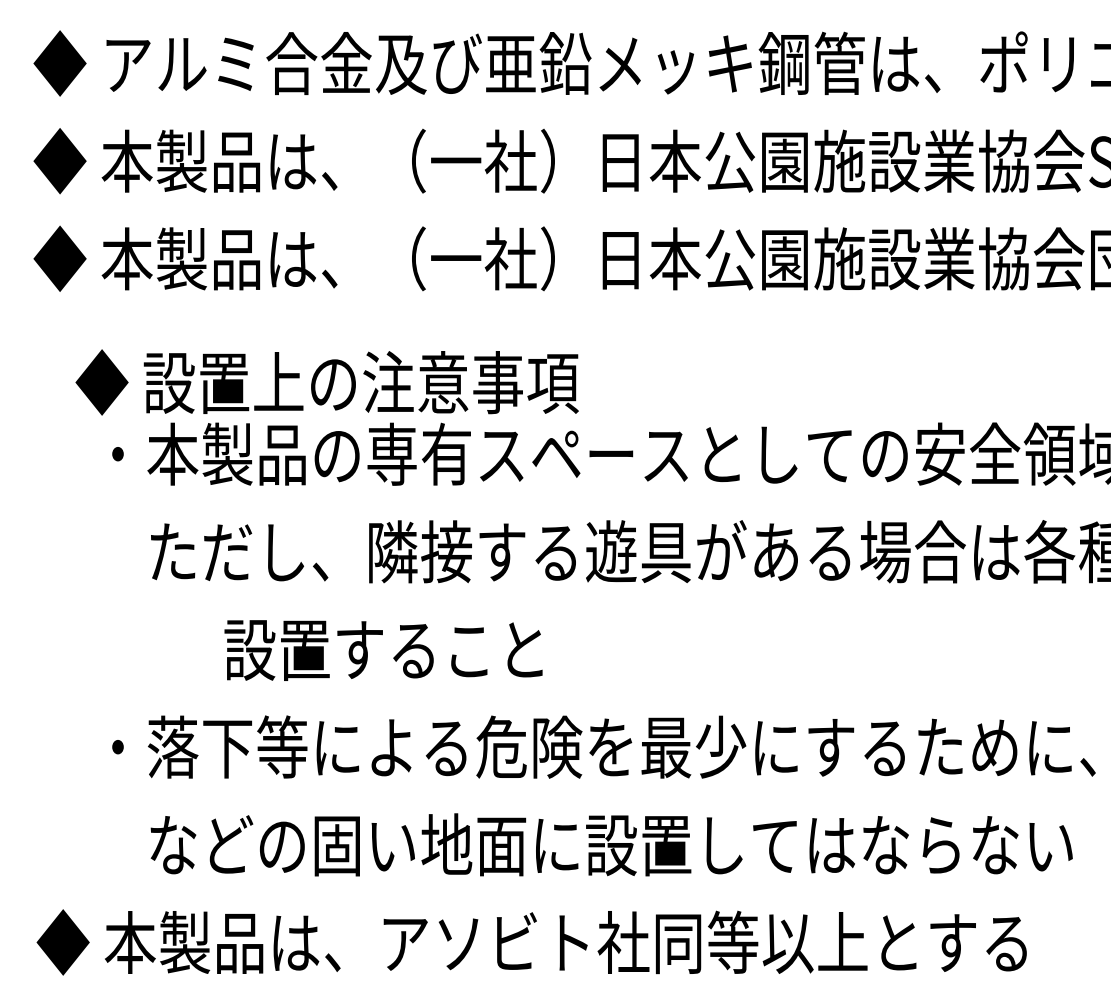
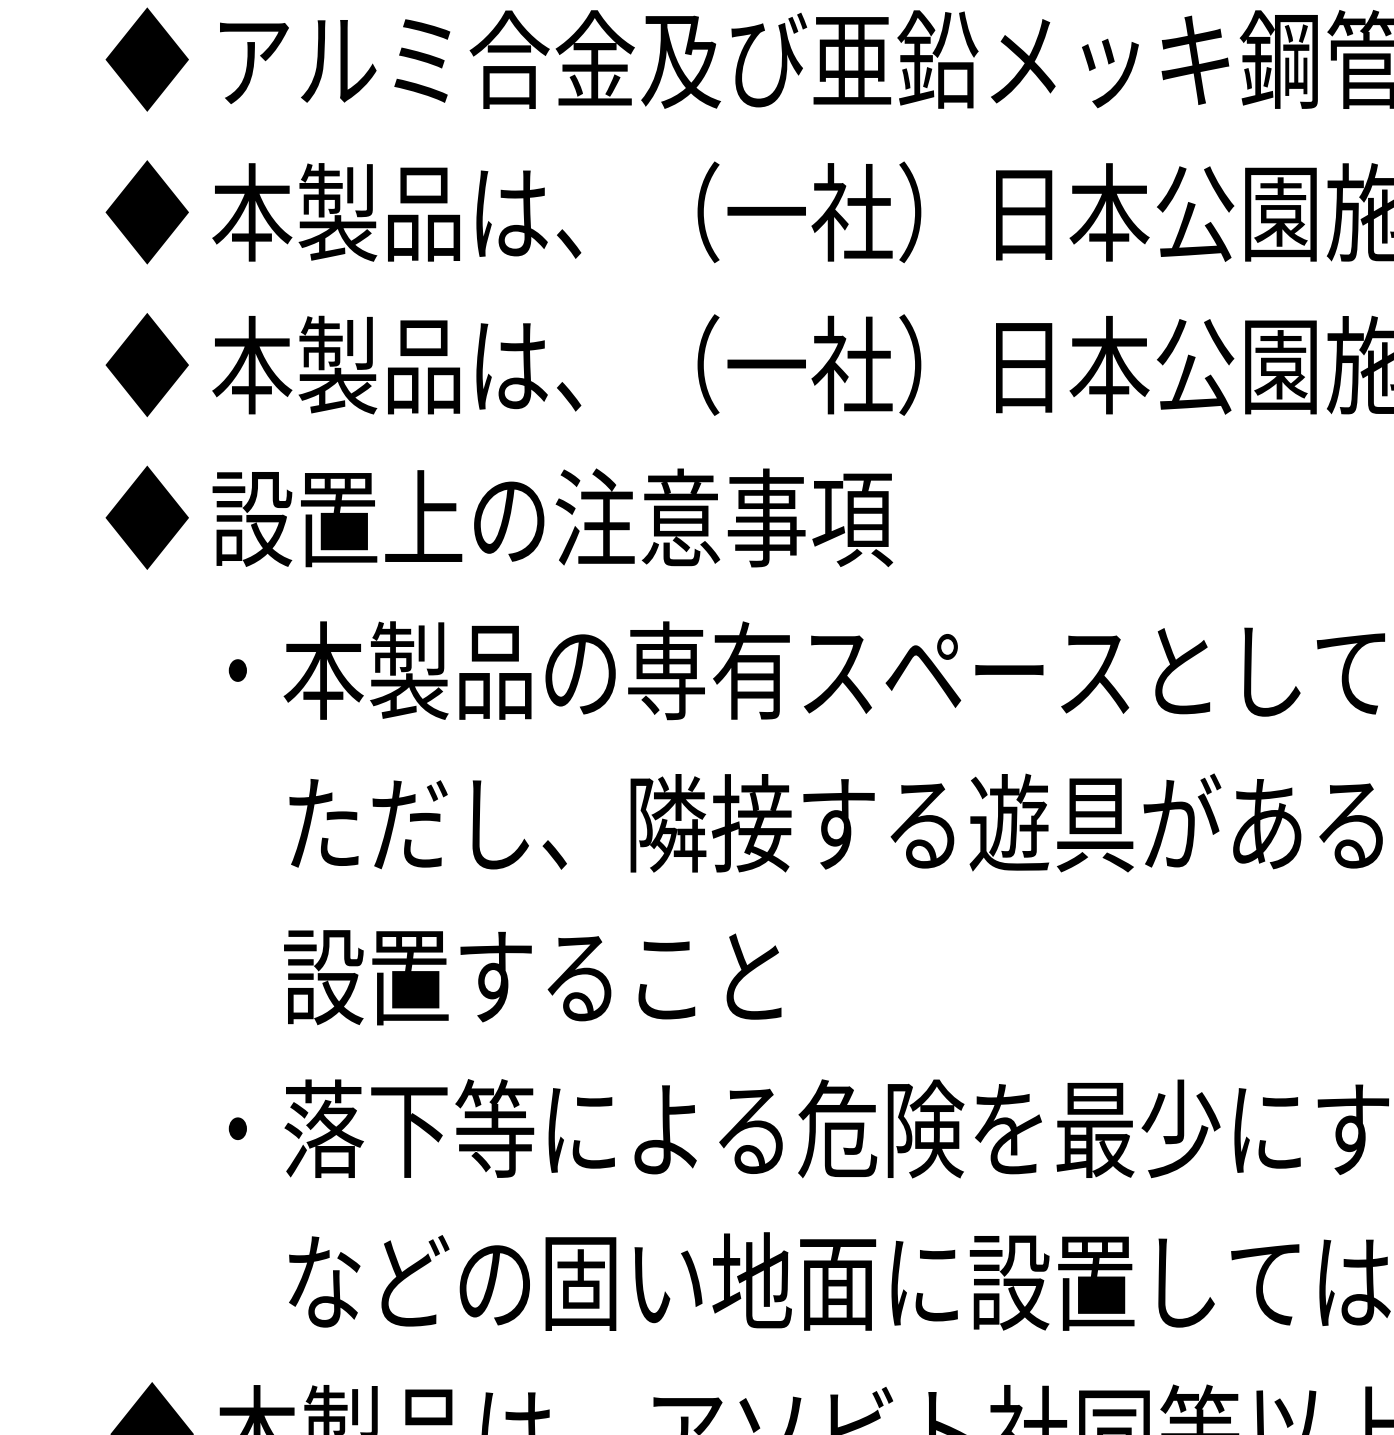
text: (326, 382) -> (498, 517), moved
text: (383, 650) -> (532, 977), moved

